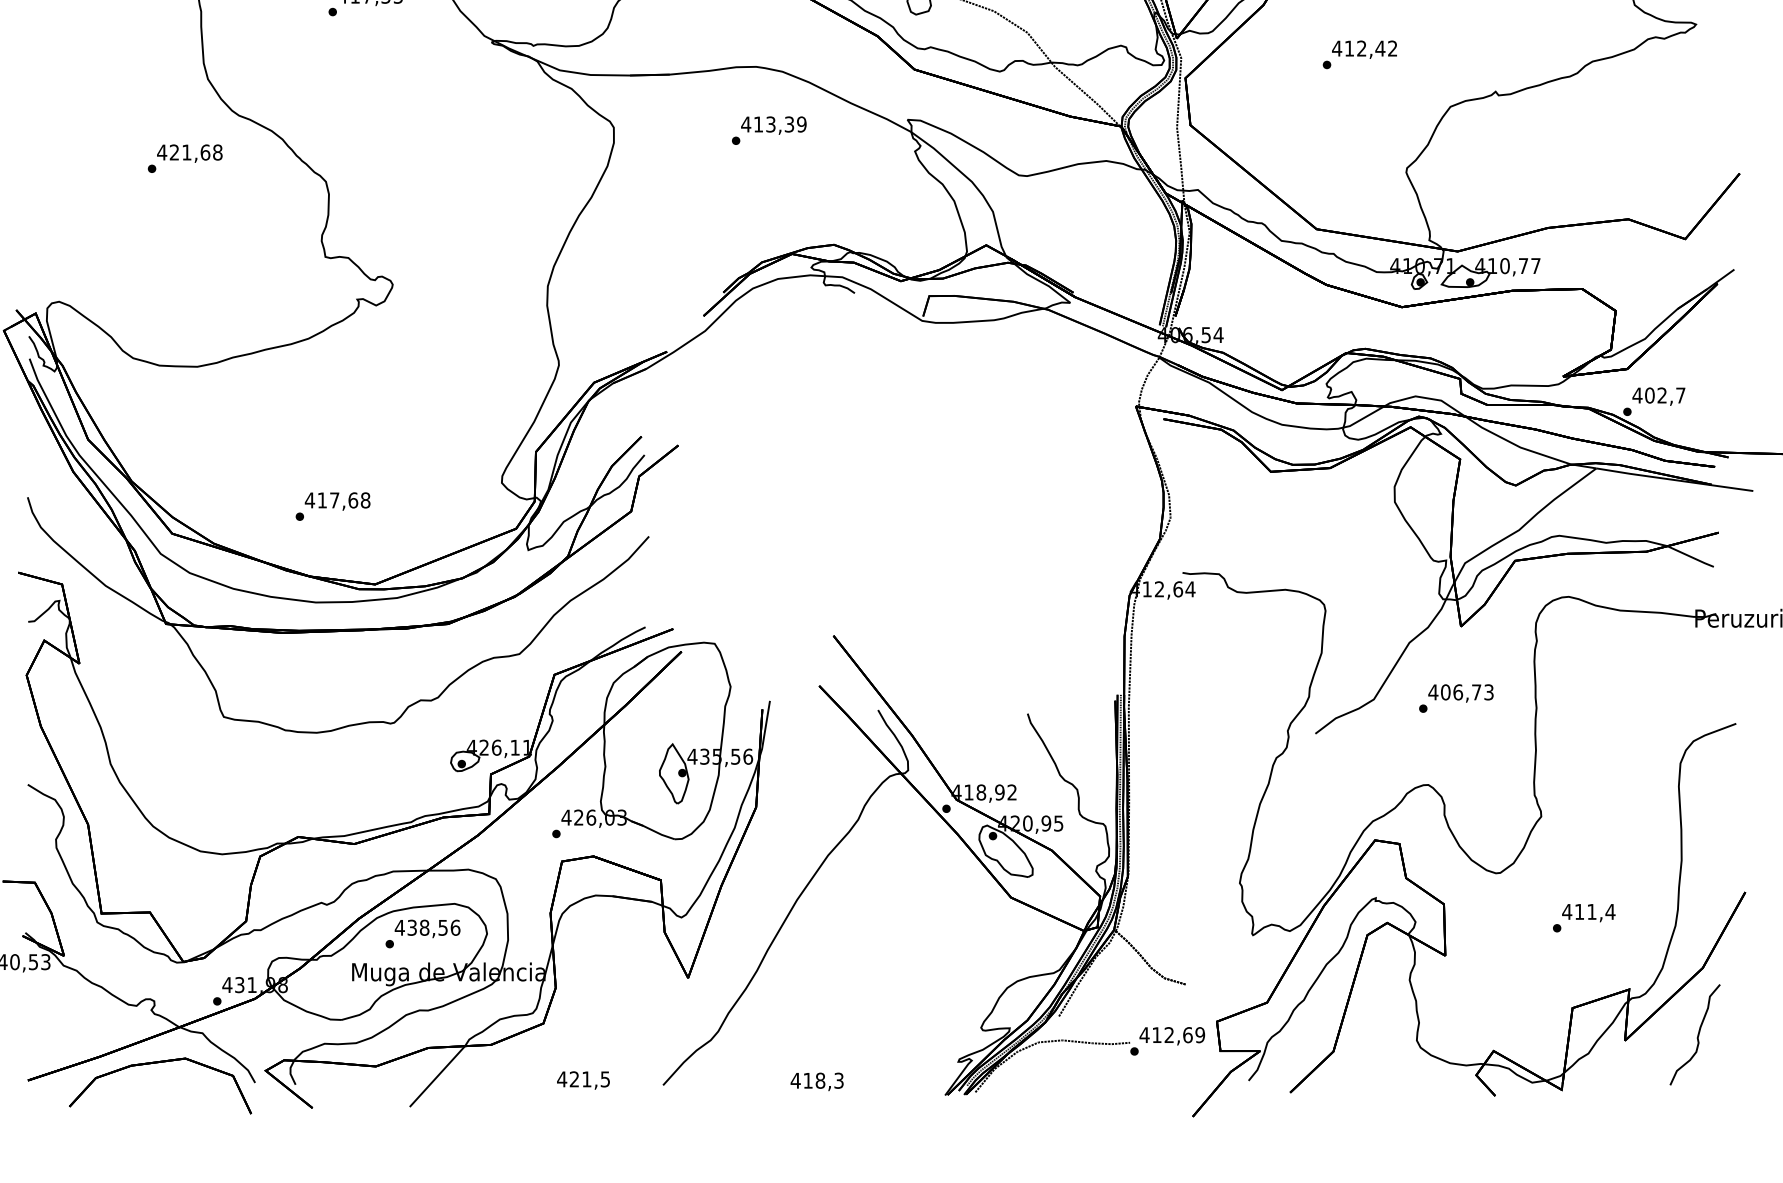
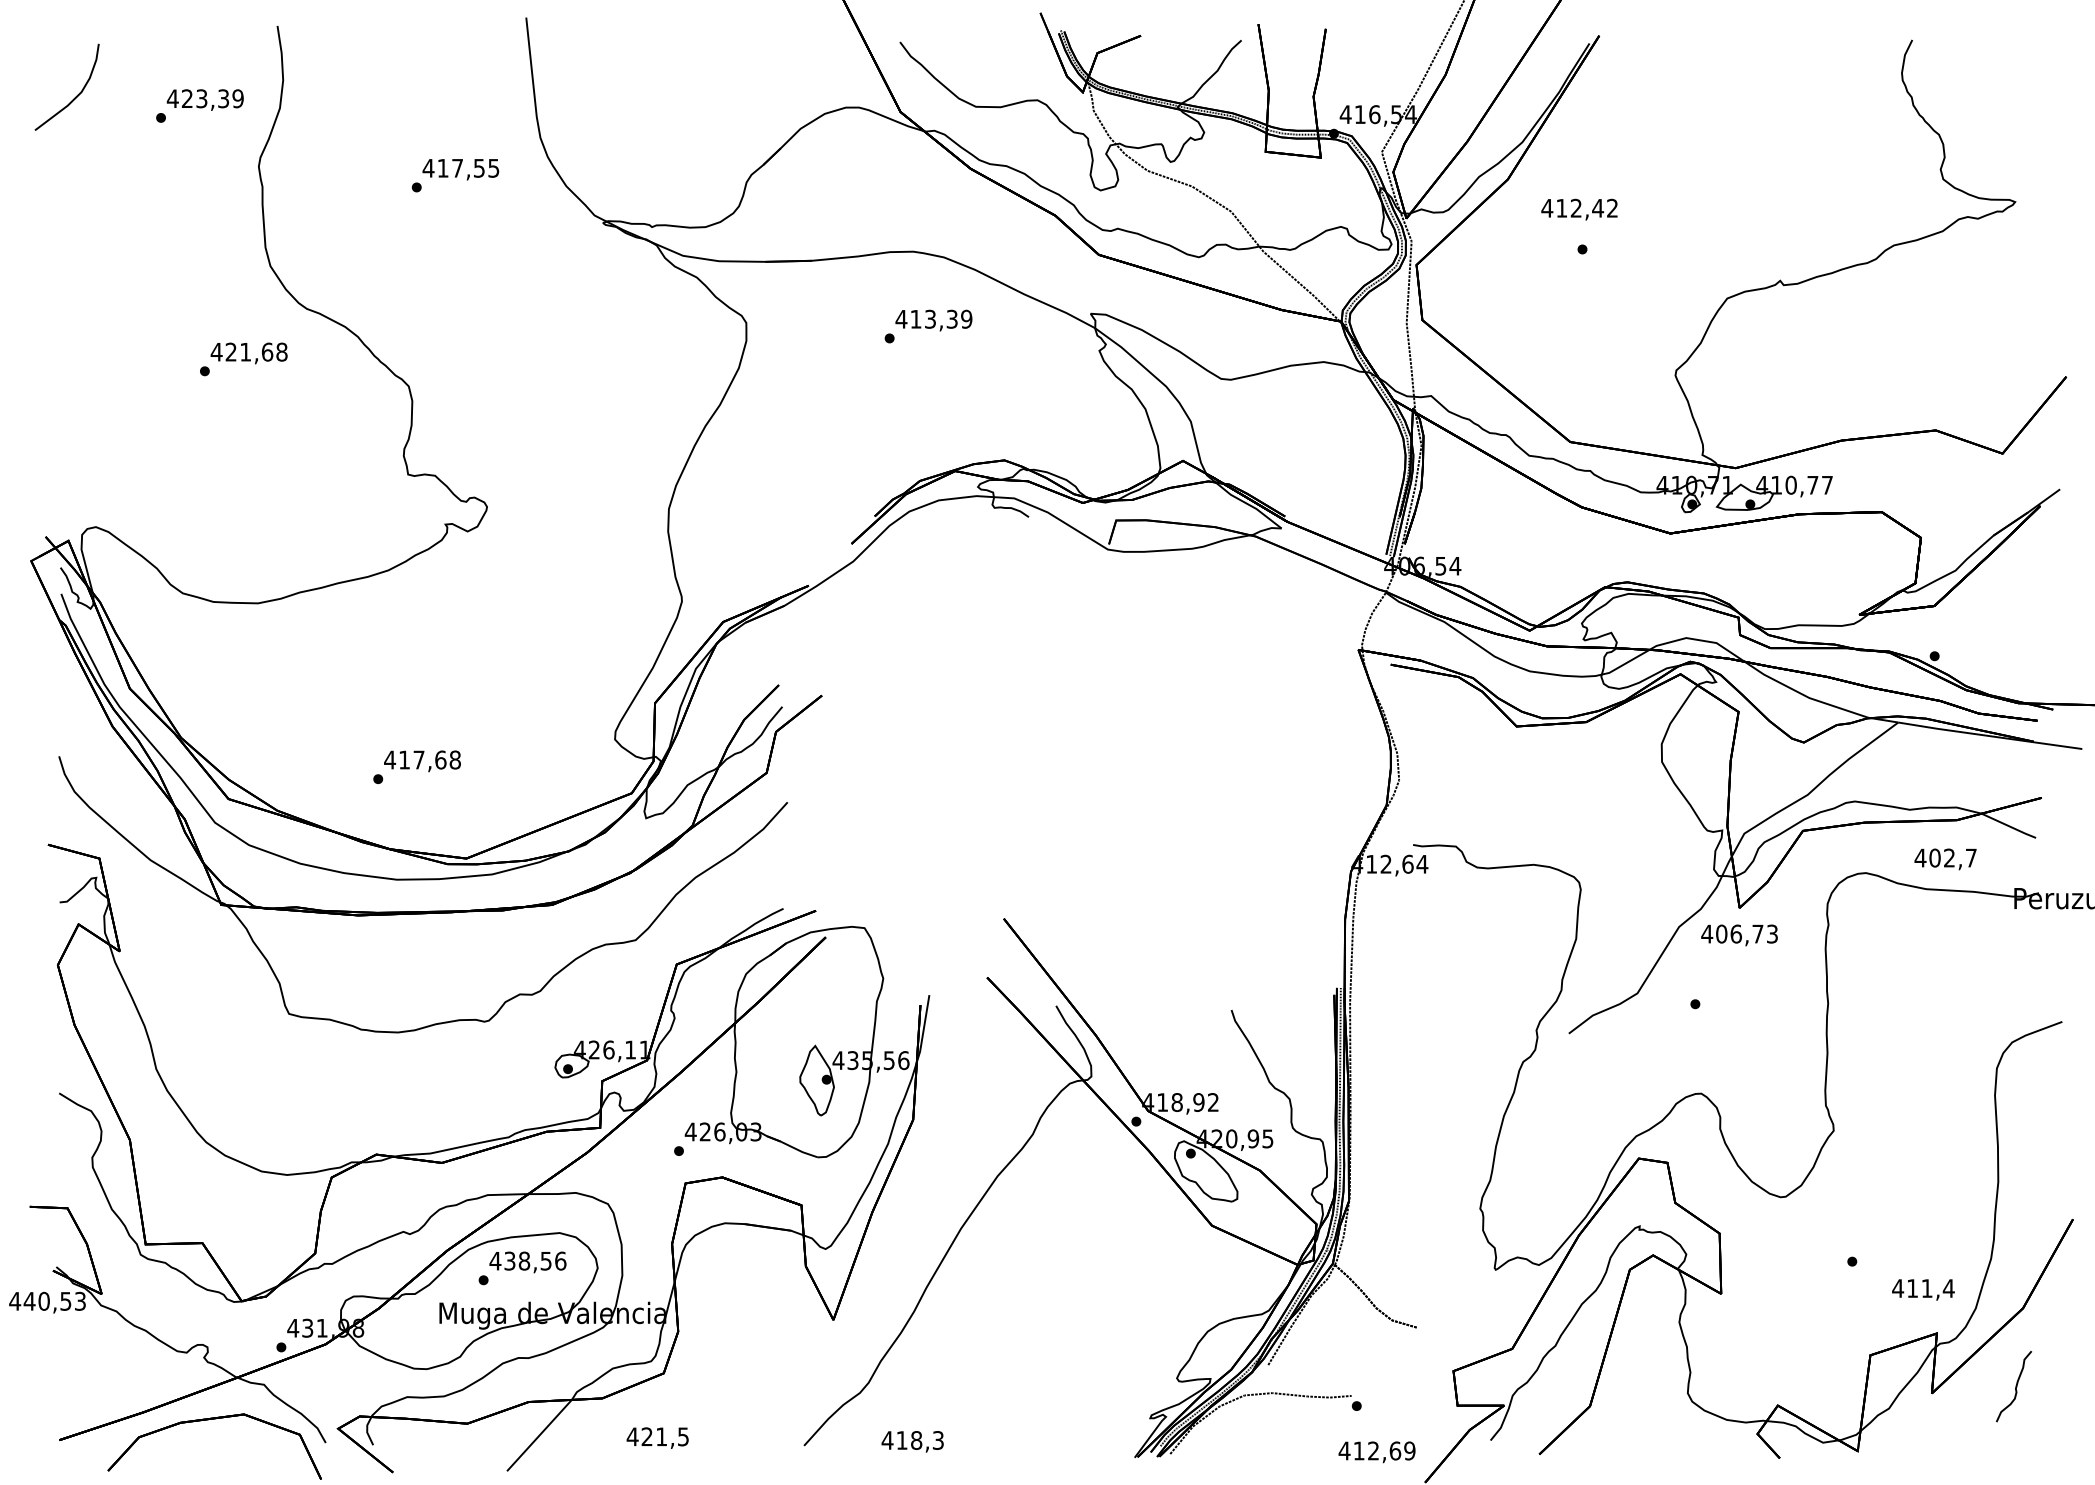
text: (1364, 49) -> (1579, 209), moved
text: (1658, 396) -> (1945, 859), moved
text: (1460, 693) -> (1739, 935), moved
text: (1588, 912) -> (1923, 1289), moved
part: (1694, 1034) -> (2013, 1386), size x0.6
text: (1171, 1036) -> (1376, 1452), moved
text: (583, 1079) -> (657, 1437), moved
text: (816, 1081) -> (912, 1441), moved

